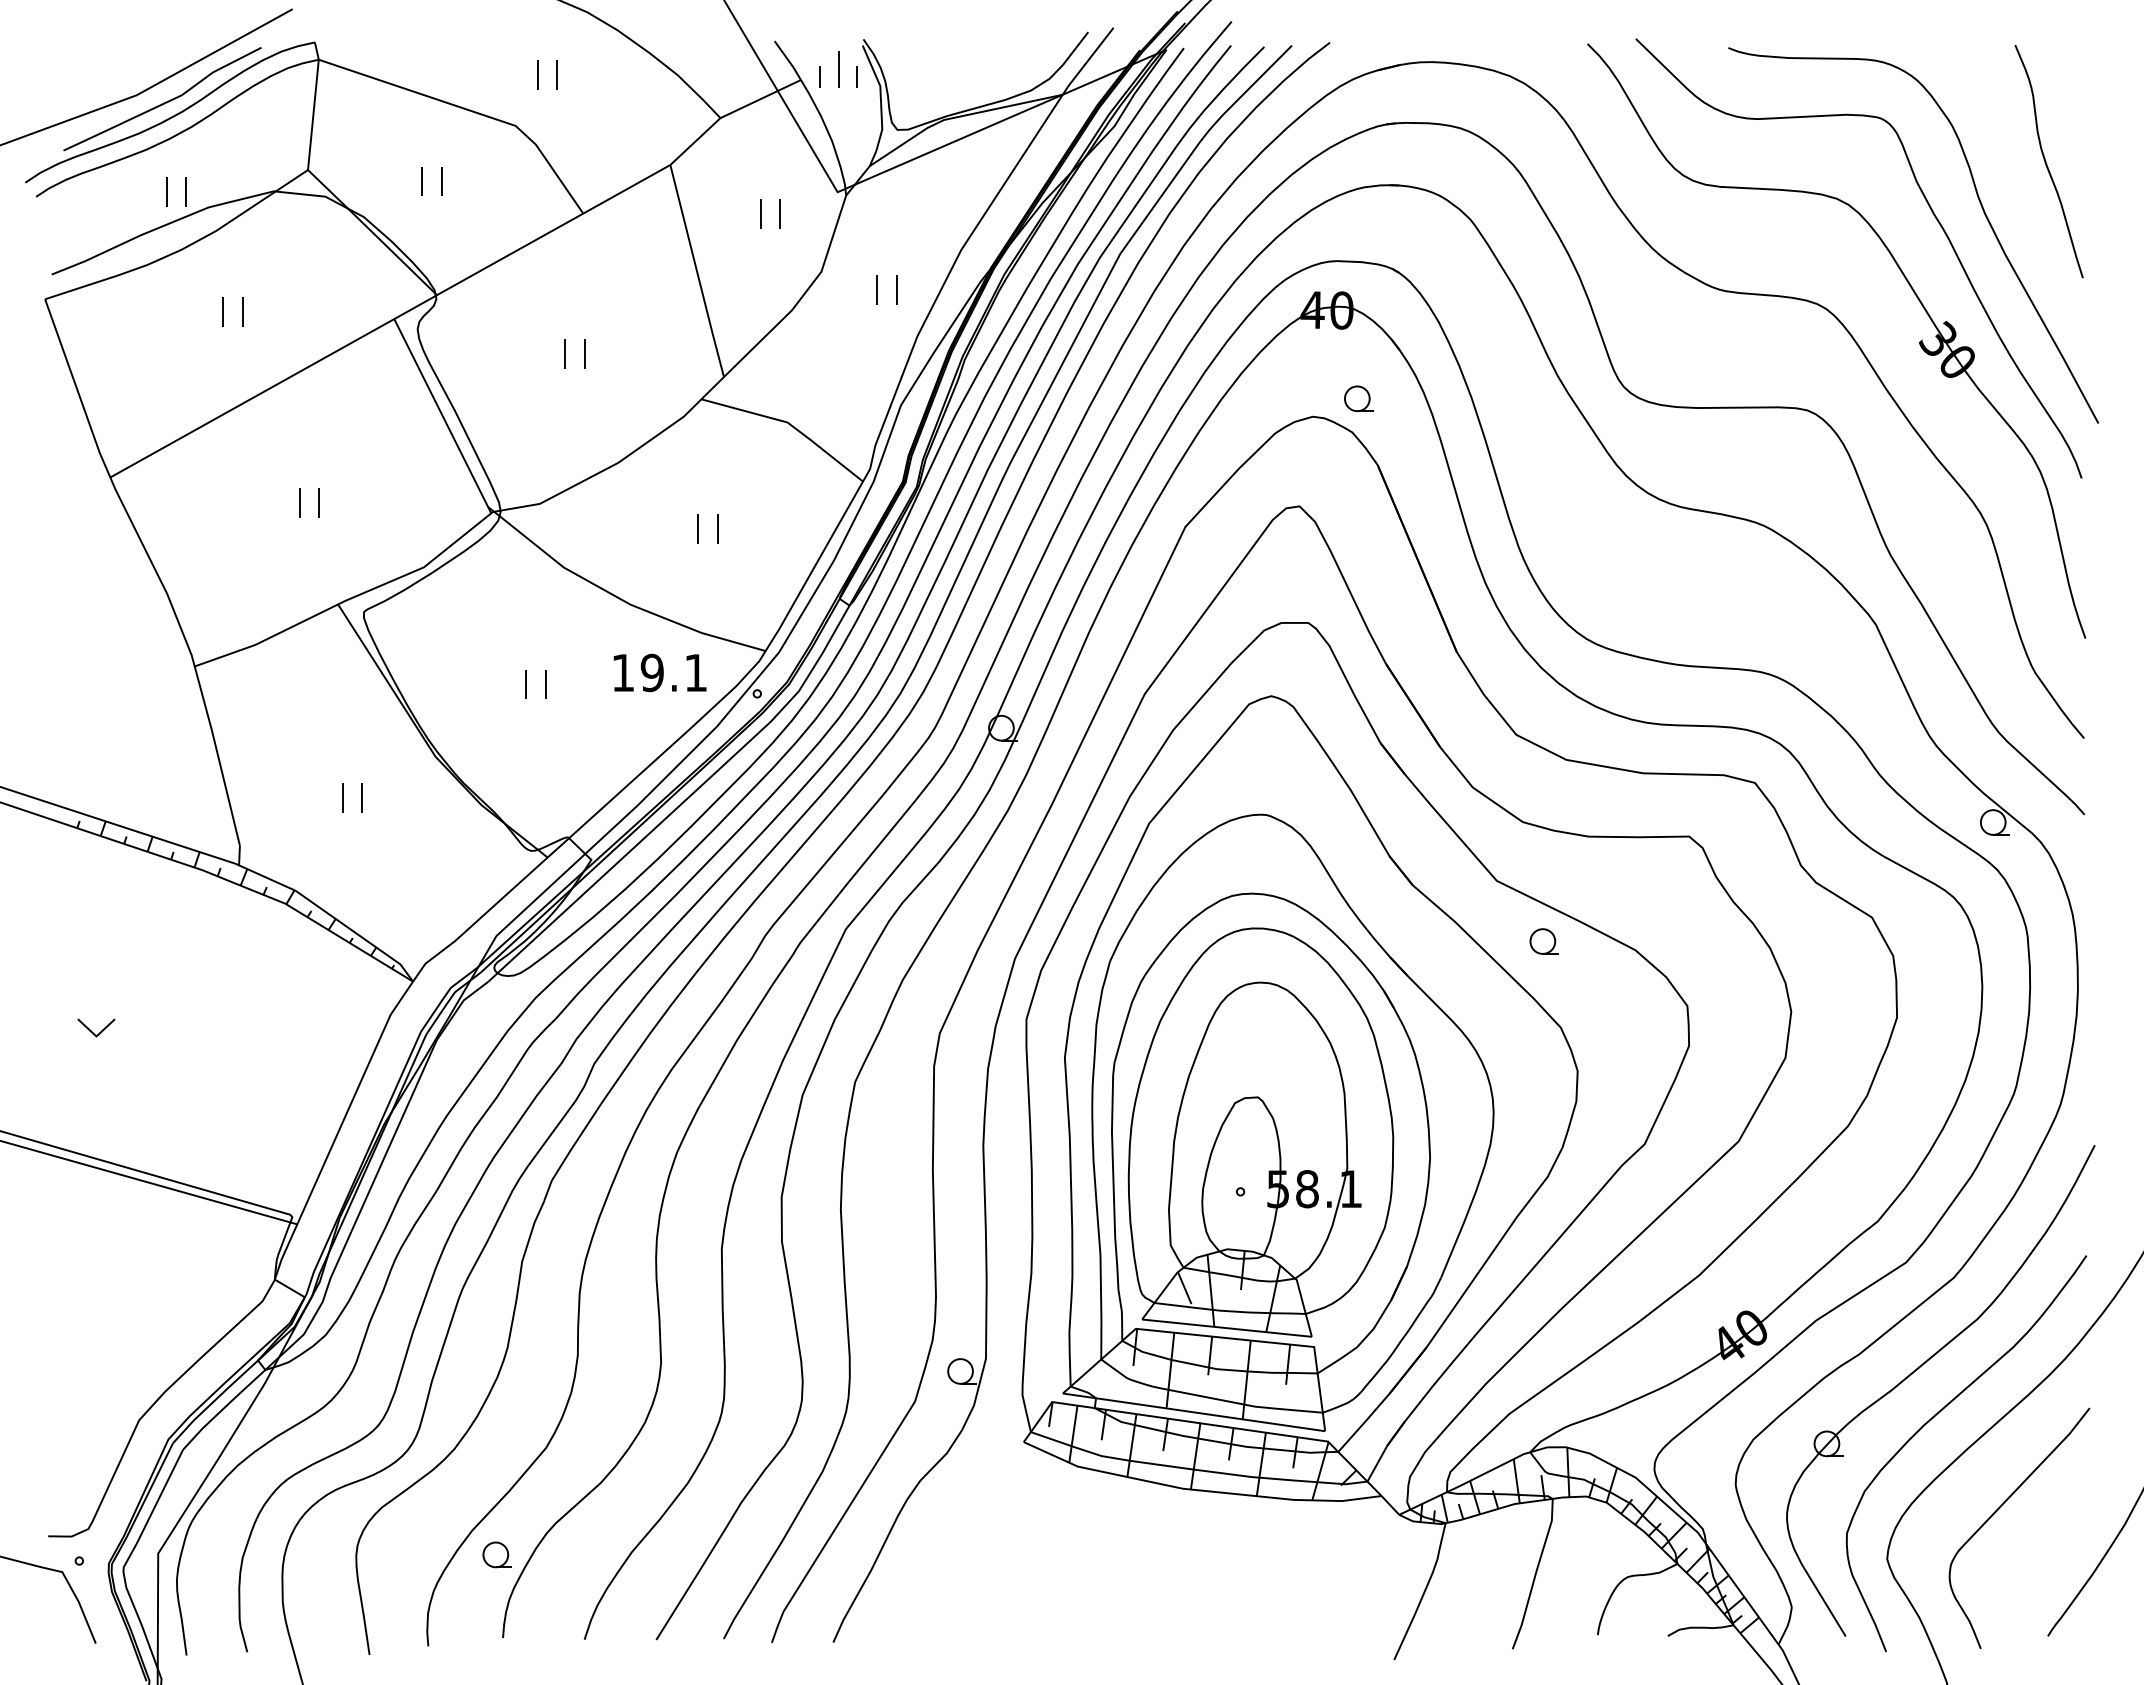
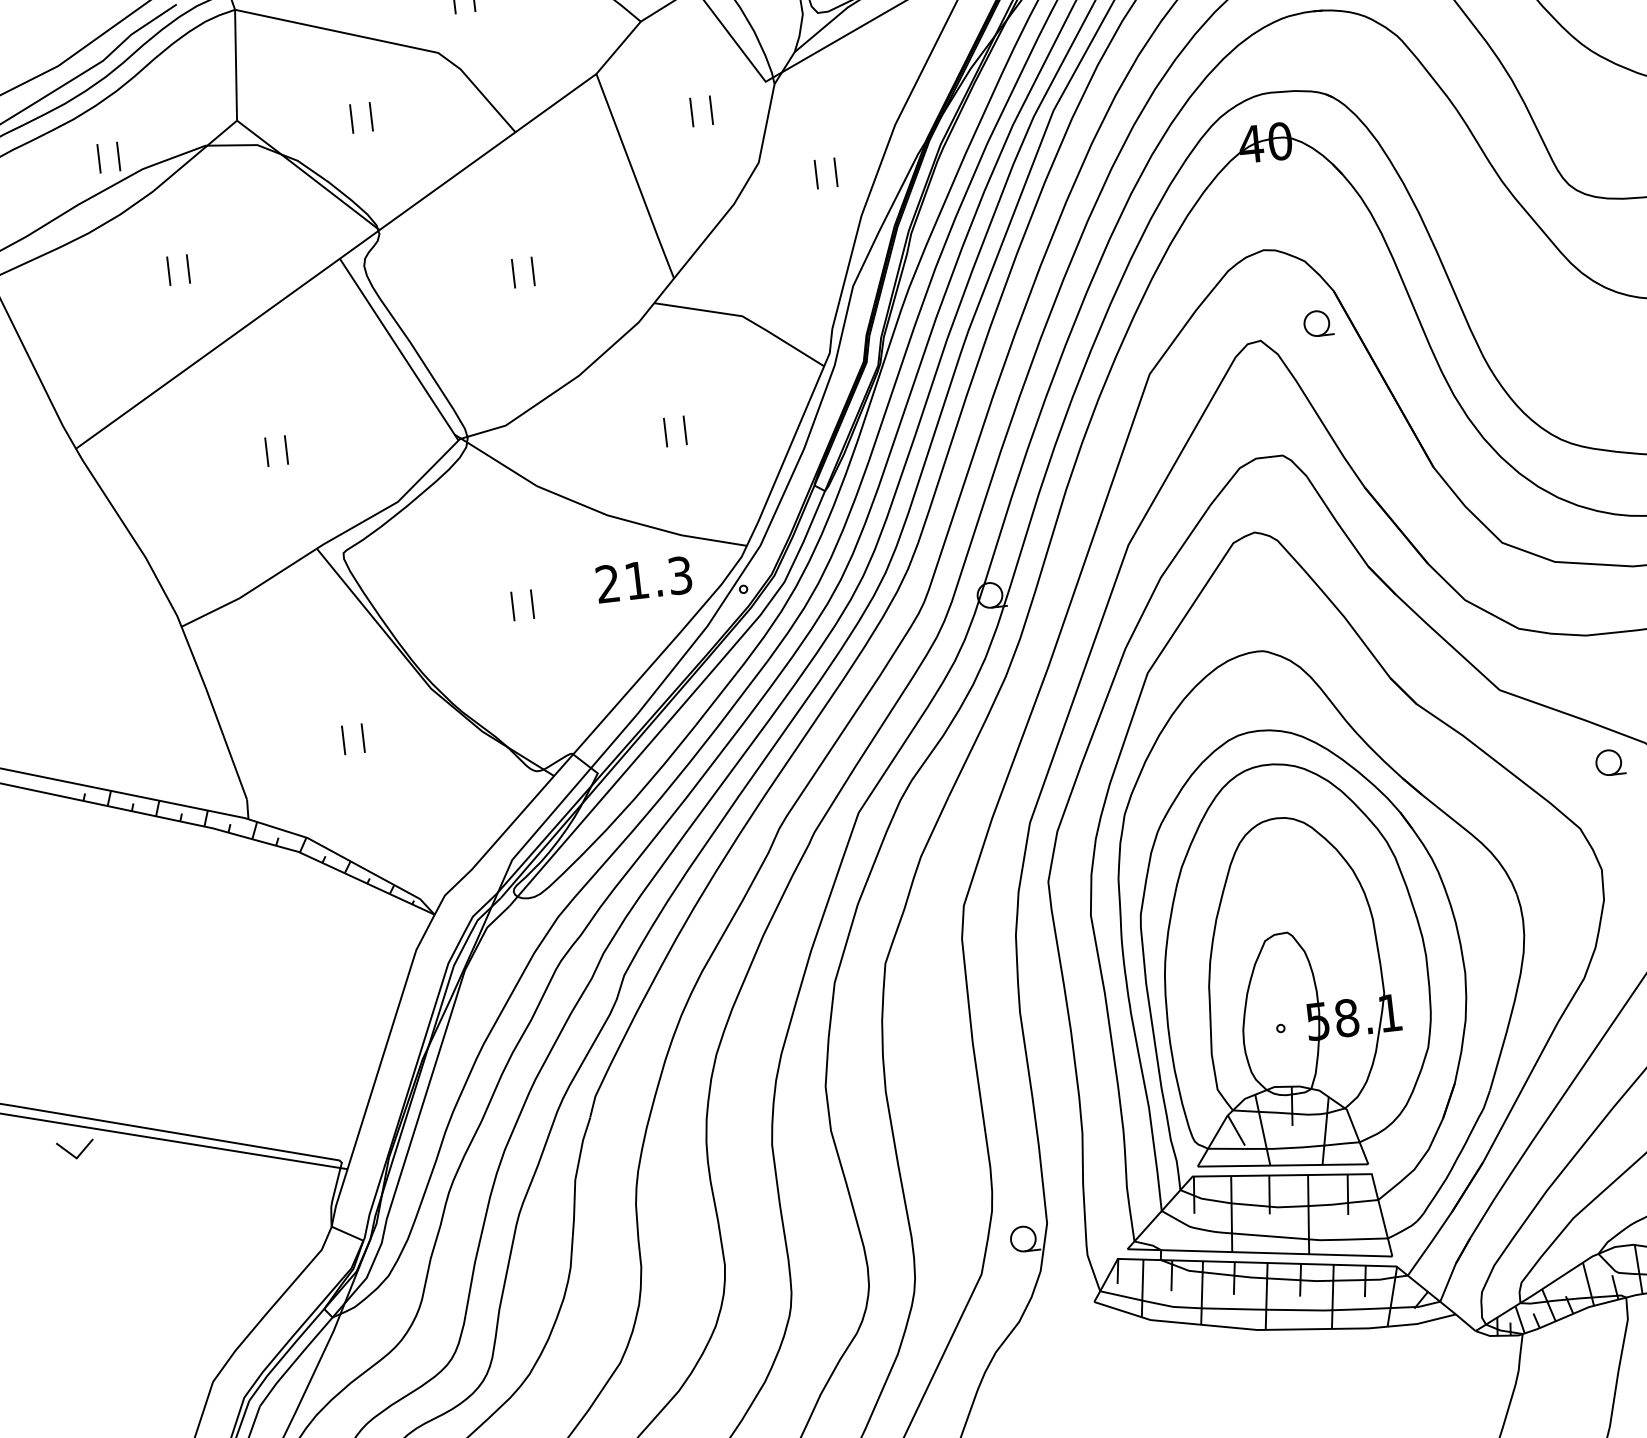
part: (1358, 398) -> (1317, 323), moved
text: (659, 672) -> (643, 579), 19.1 -> 21.3
part: (1543, 941) -> (1609, 762), moved
part: (96, 1027) -> (75, 1149), moved

